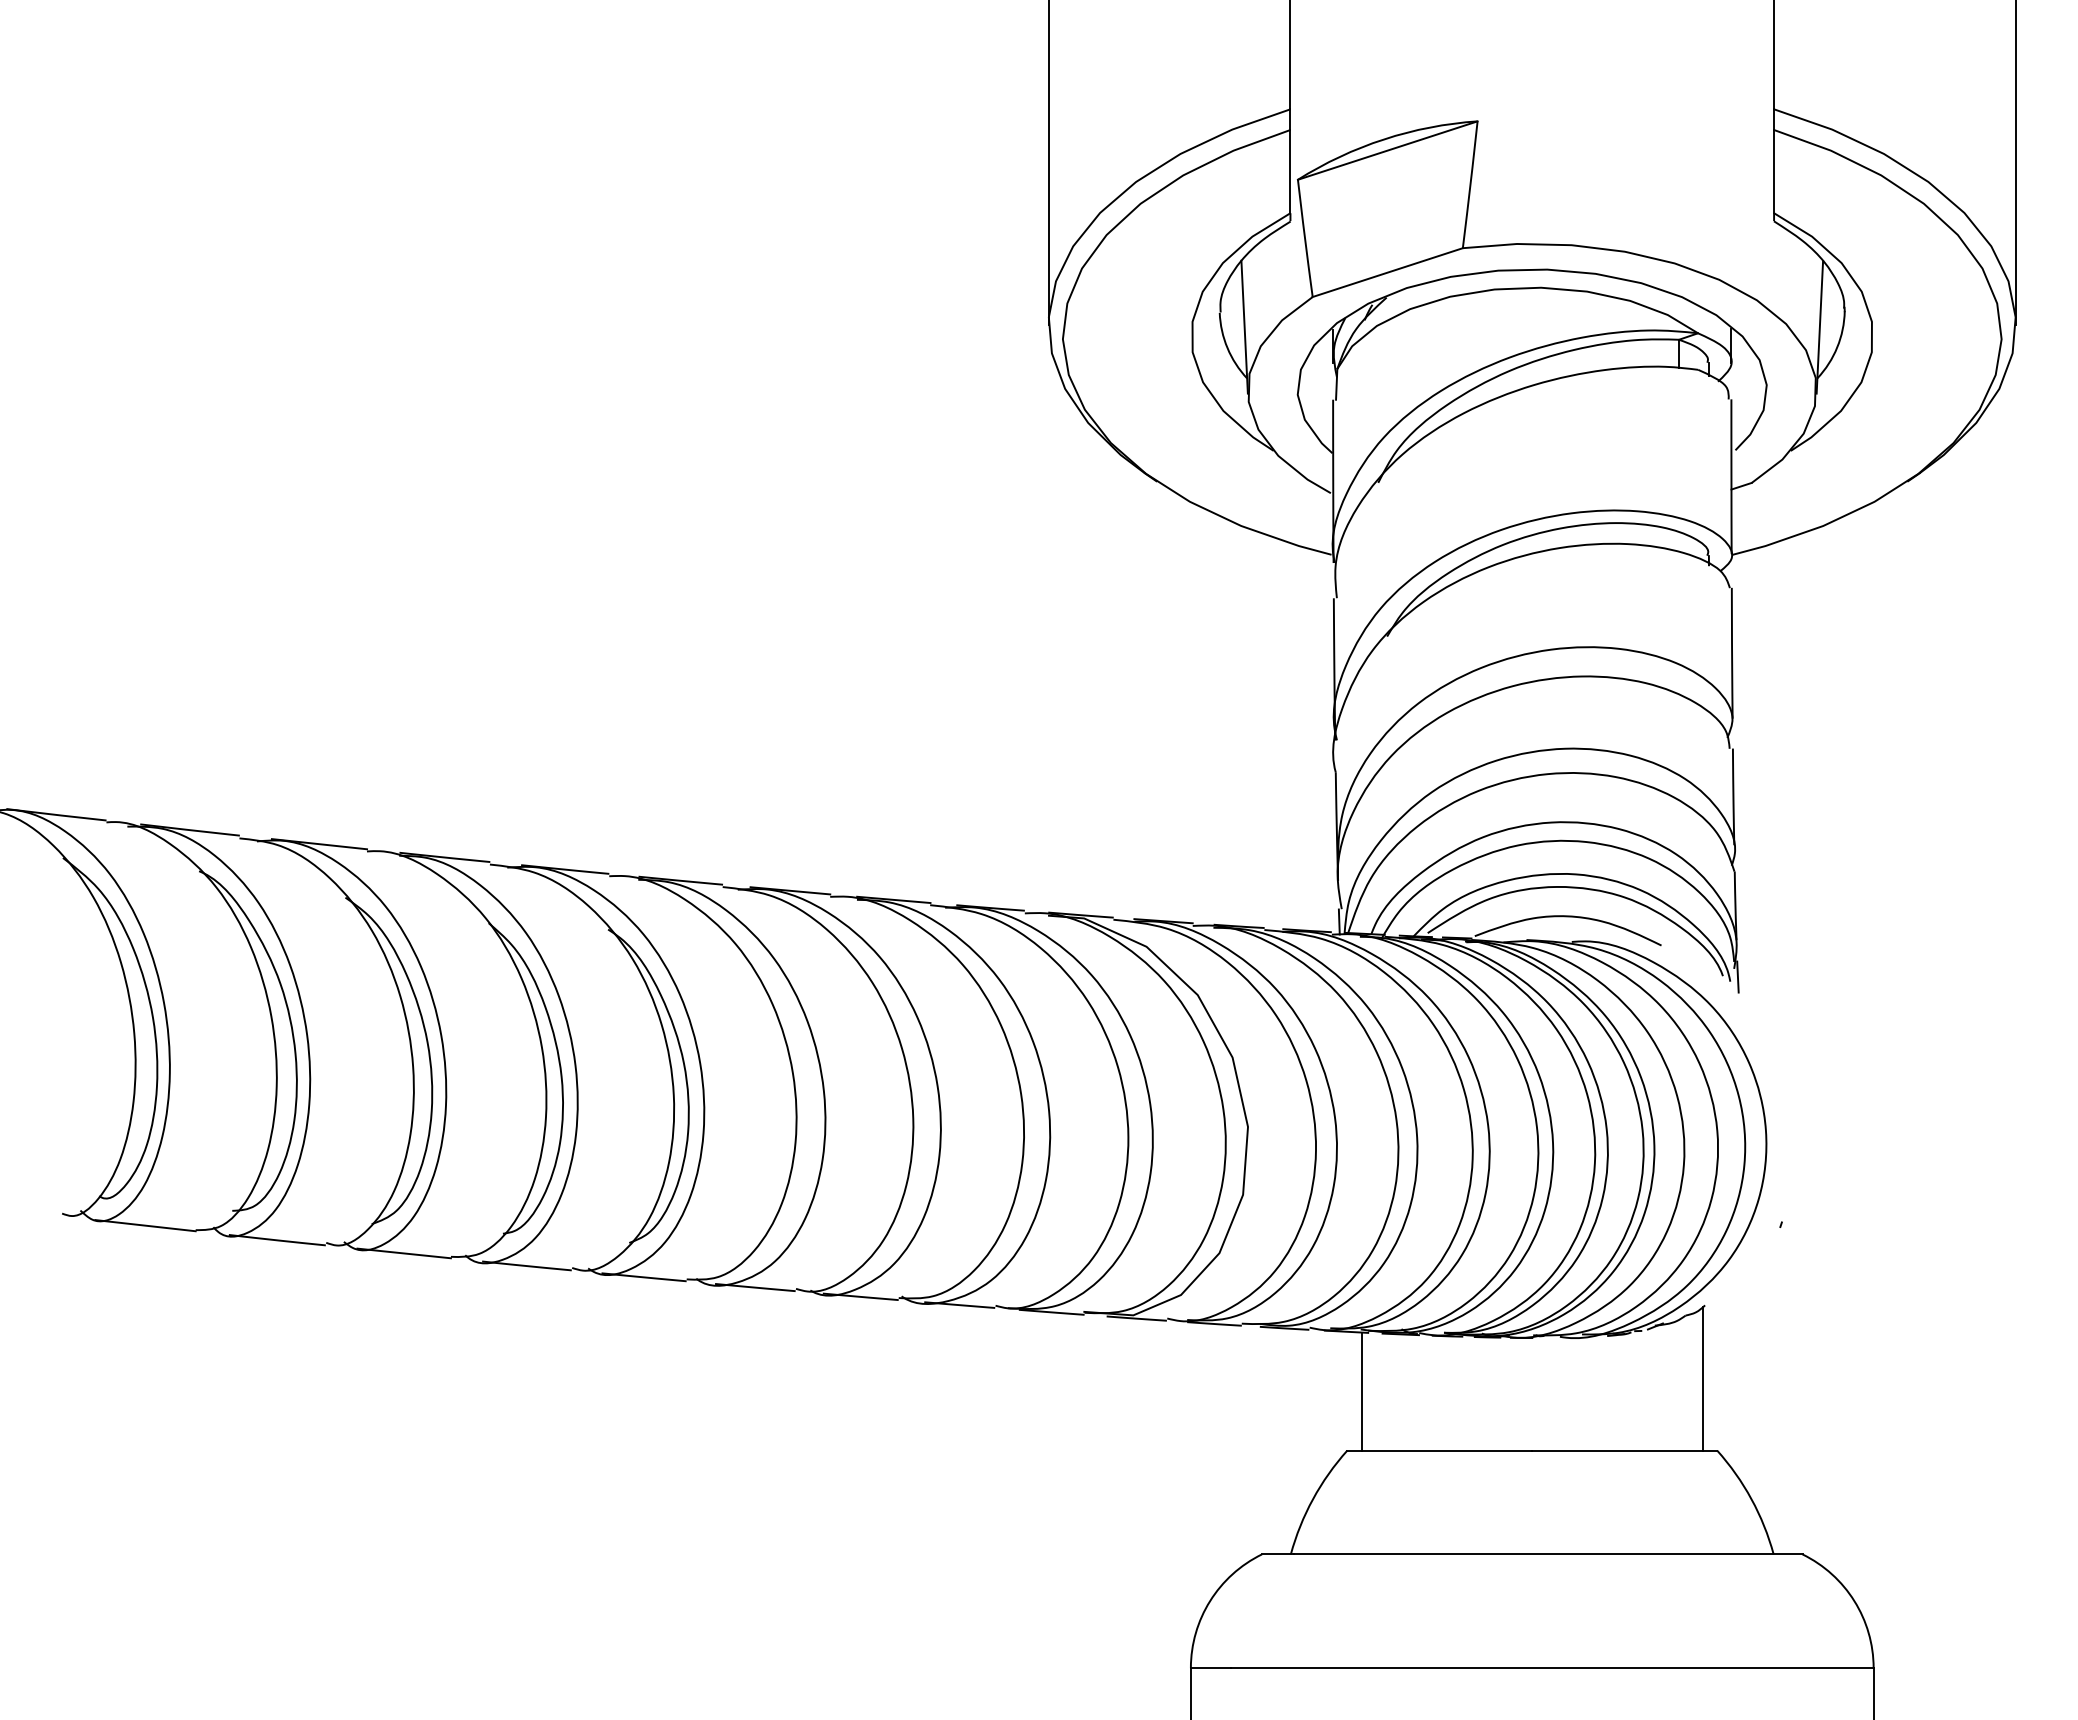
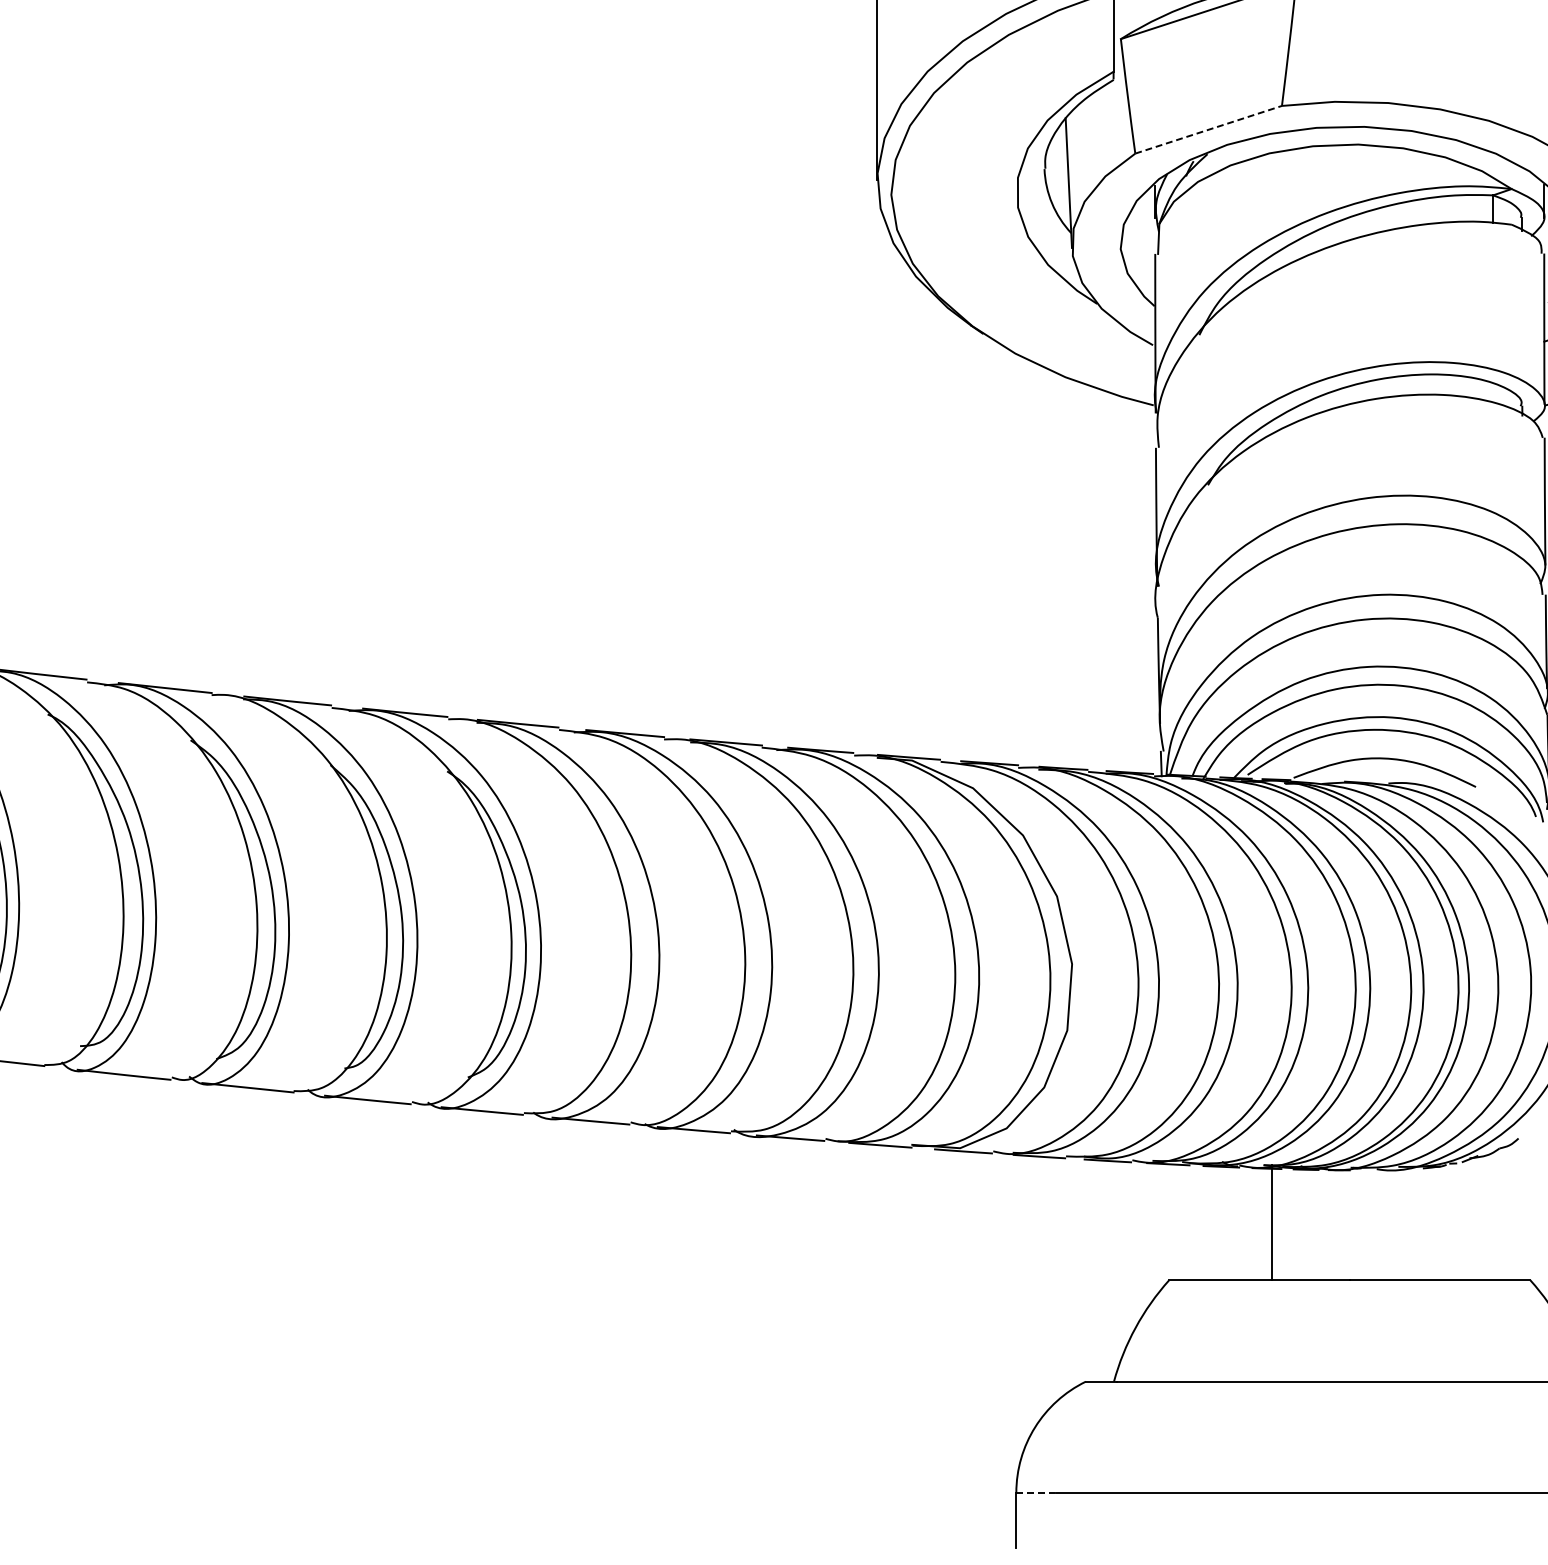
line: (1387, 272) -> (1208, 129), solid -> dashed
line: (1702, 1378) -> (1516, 1209), removed
line: (1361, 1391) -> (1271, 1222), moved
line: (1211, 1668) -> (1036, 1493), solid -> dashed

